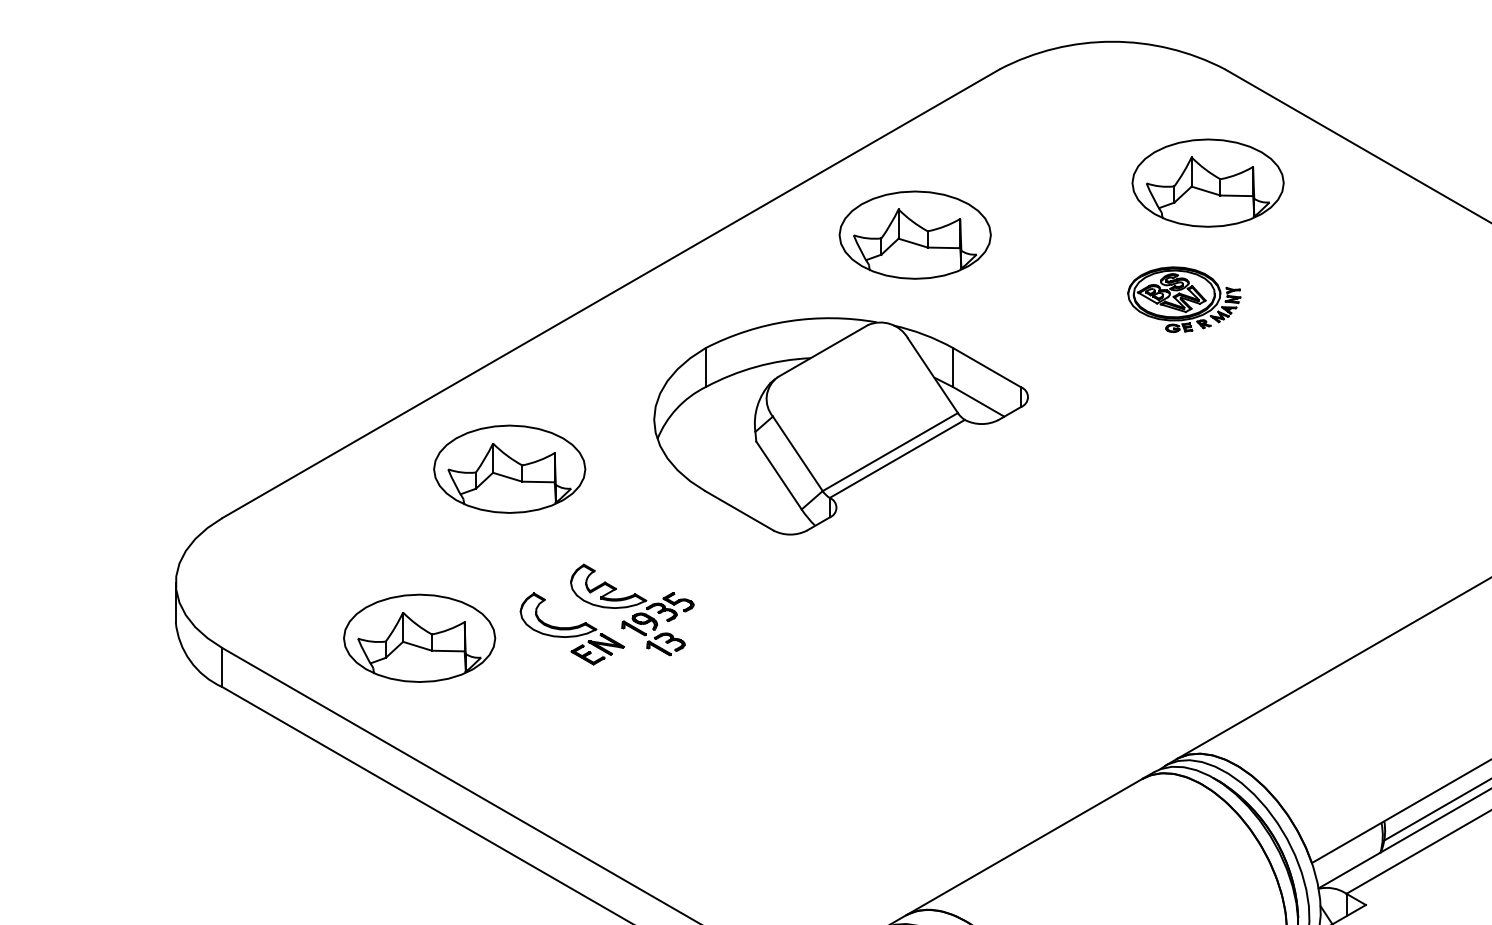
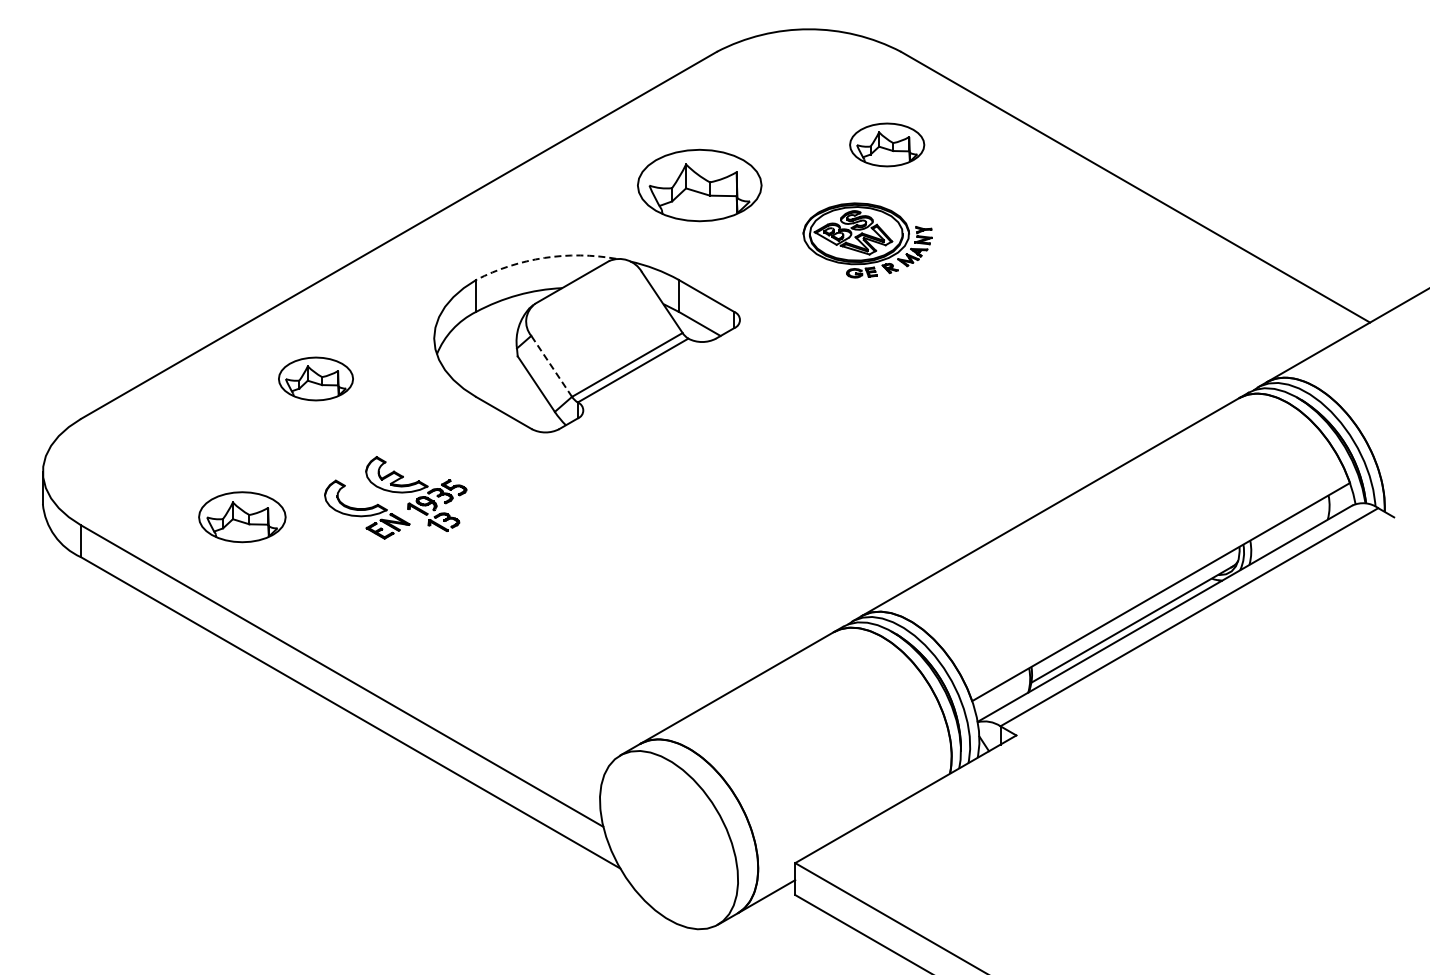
part: (1207, 182) -> (886, 144), size x0.6
part: (914, 235) -> (699, 185), moved
part: (1183, 298) -> (867, 239), size x1.4
arc: (789, 320) -> (544, 257), solid -> dashed
line: (797, 453) -> (551, 366), solid -> dashed
part: (509, 468) -> (315, 378), size x0.6
part: (419, 637) -> (242, 516), size x0.7

